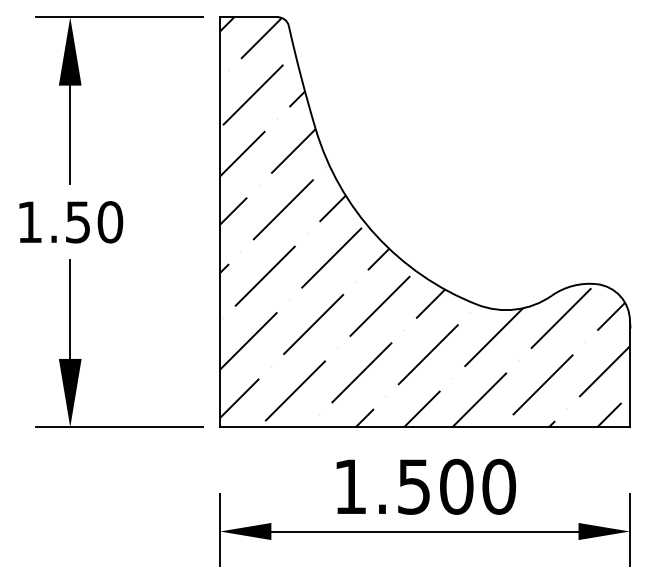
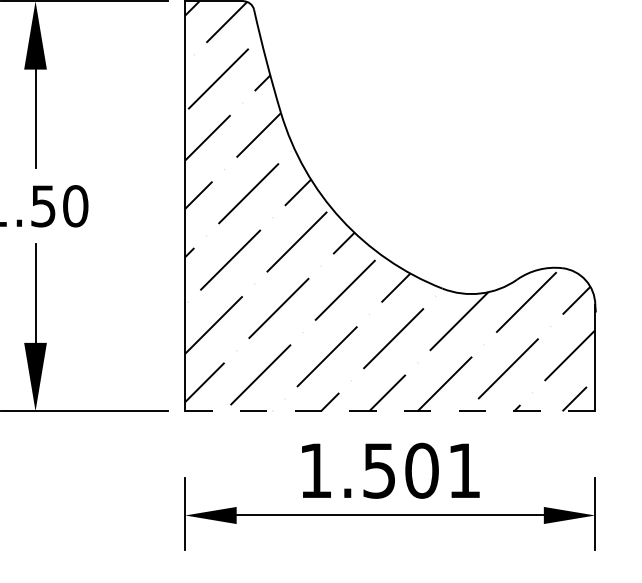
line: (424, 427) -> (389, 411), solid -> dashed
text: (498, 486) -> (463, 470), 1.500 -> 1.501

